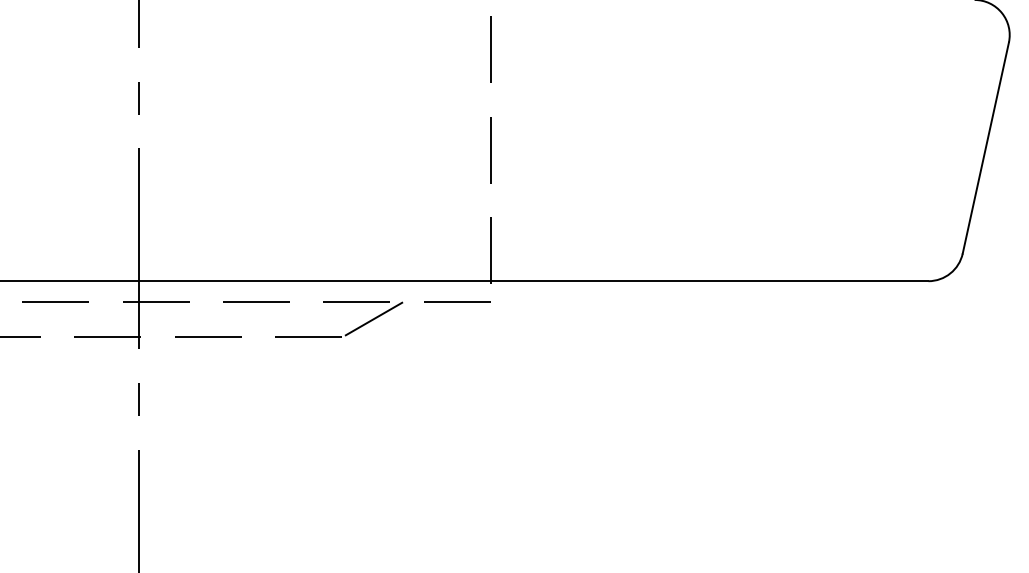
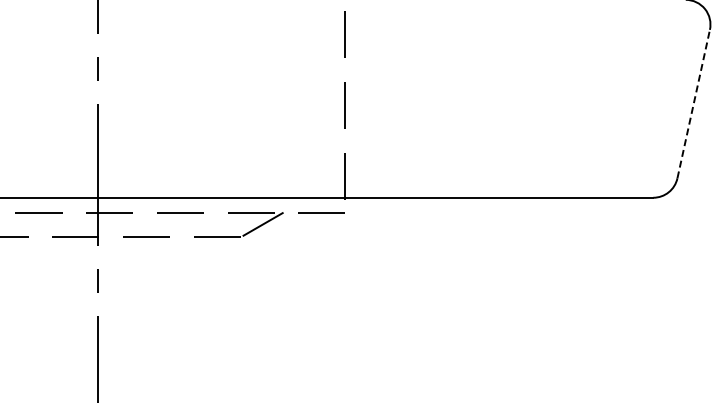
line: (985, 148) -> (693, 104), solid -> dashed

